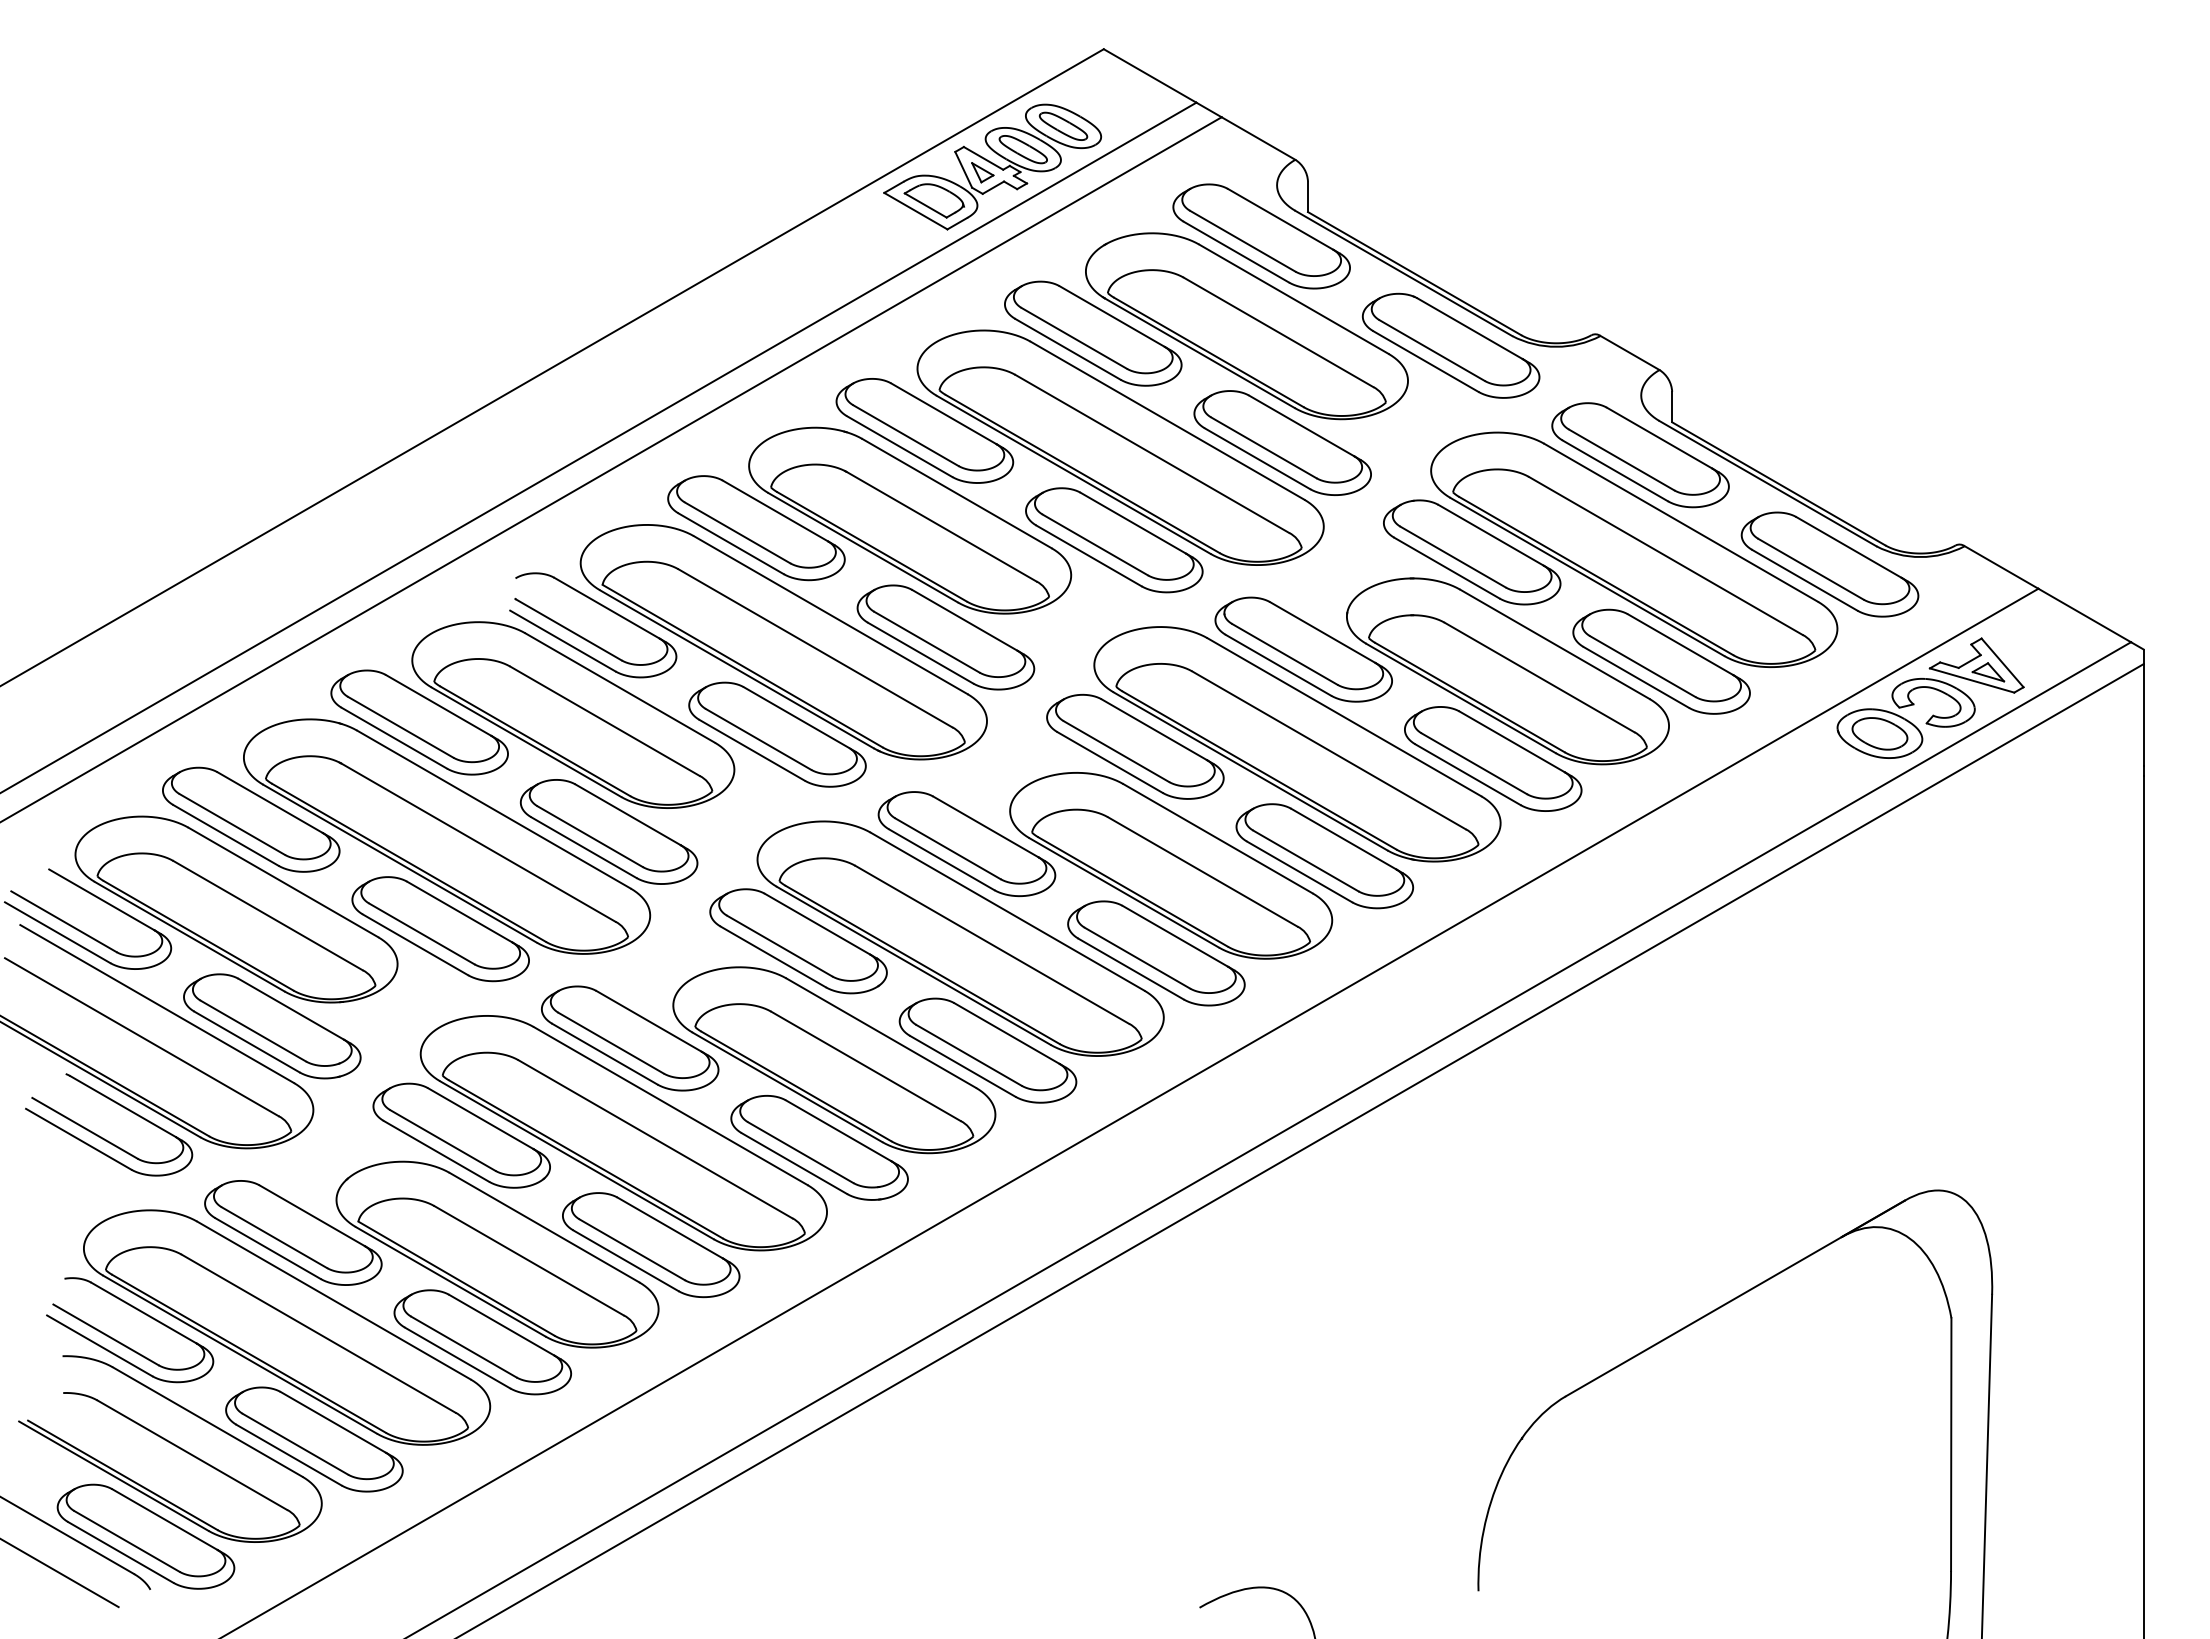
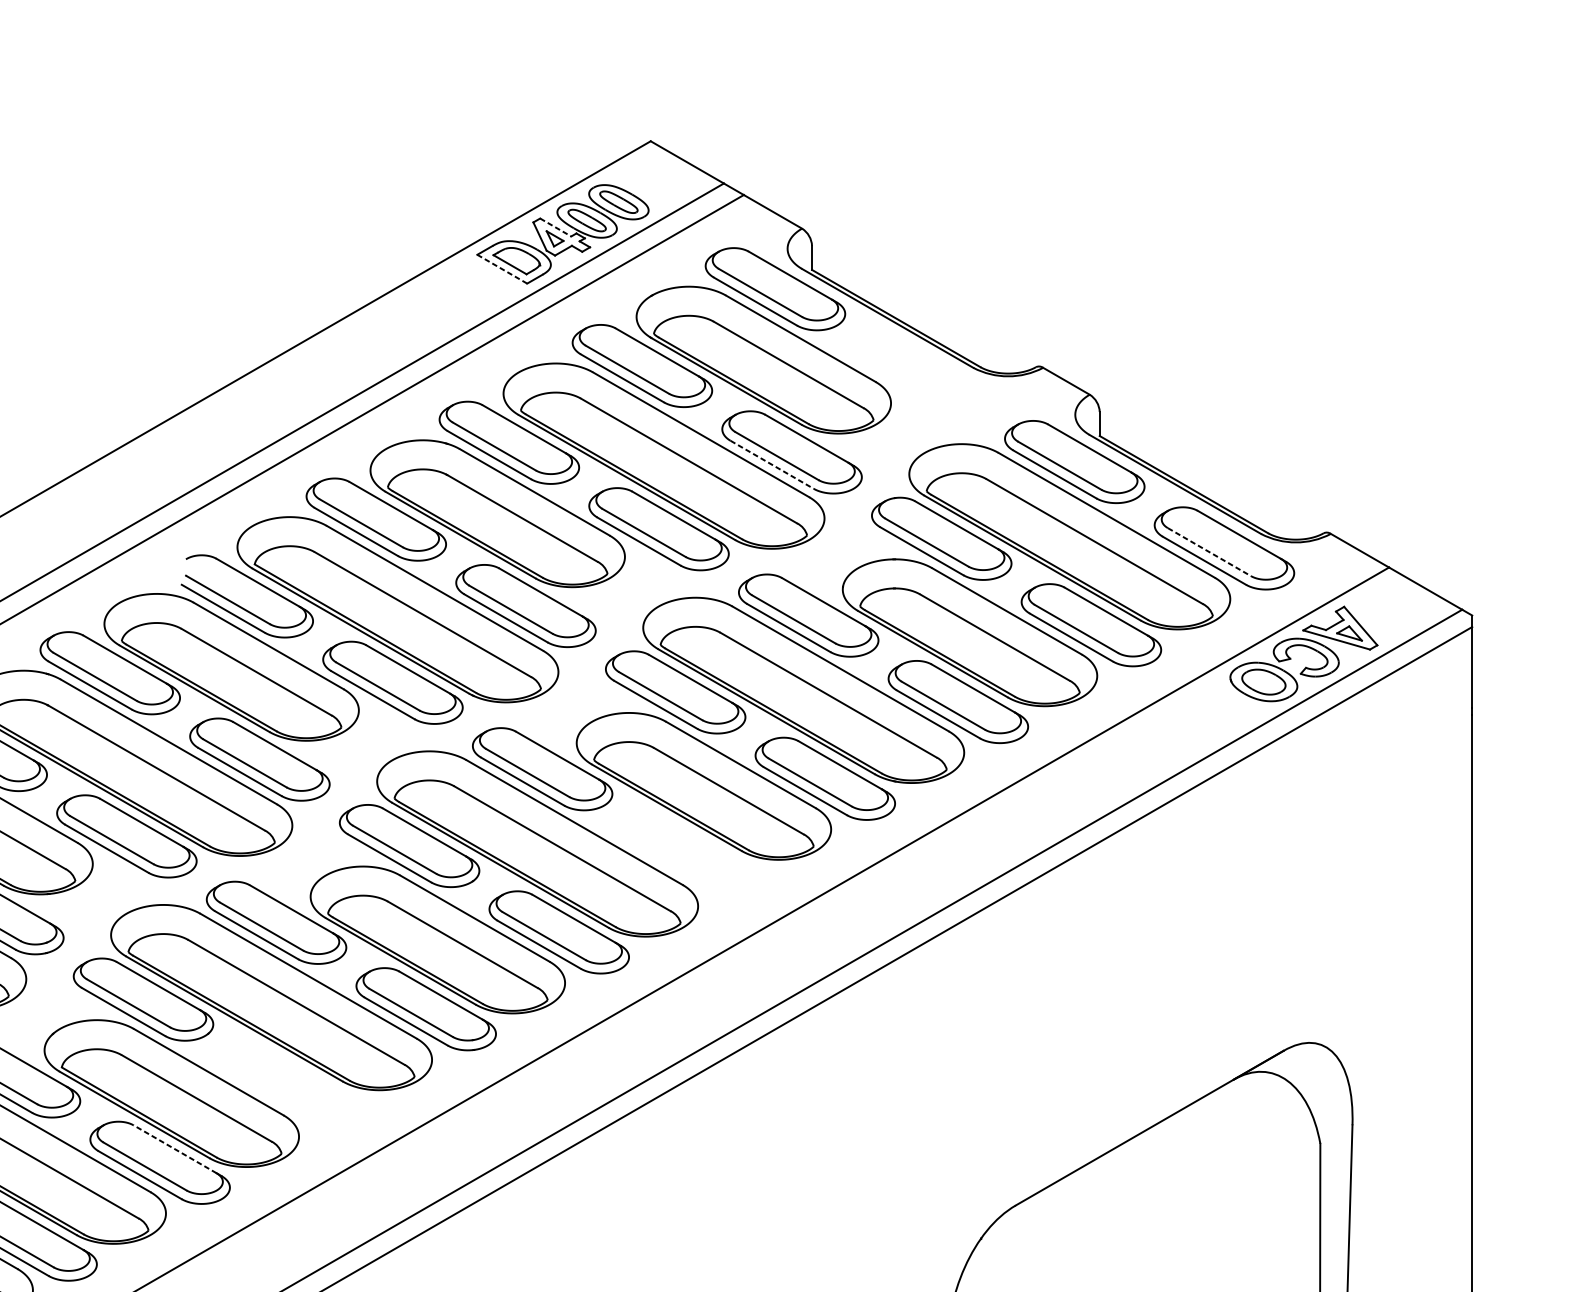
line: (983, 158) -> (555, 227), solid -> dashed
line: (915, 210) -> (501, 268), solid -> dashed
part: (1450, 345) -> (924, 375), removed
line: (1257, 458) -> (772, 464), solid -> dashed
line: (1811, 569) -> (1209, 552), solid -> dashed
part: (1156, 953) -> (692, 855), removed
part: (651, 1245) -> (293, 1086), removed
line: (501, 1325) -> (174, 1149), solid -> dashed

